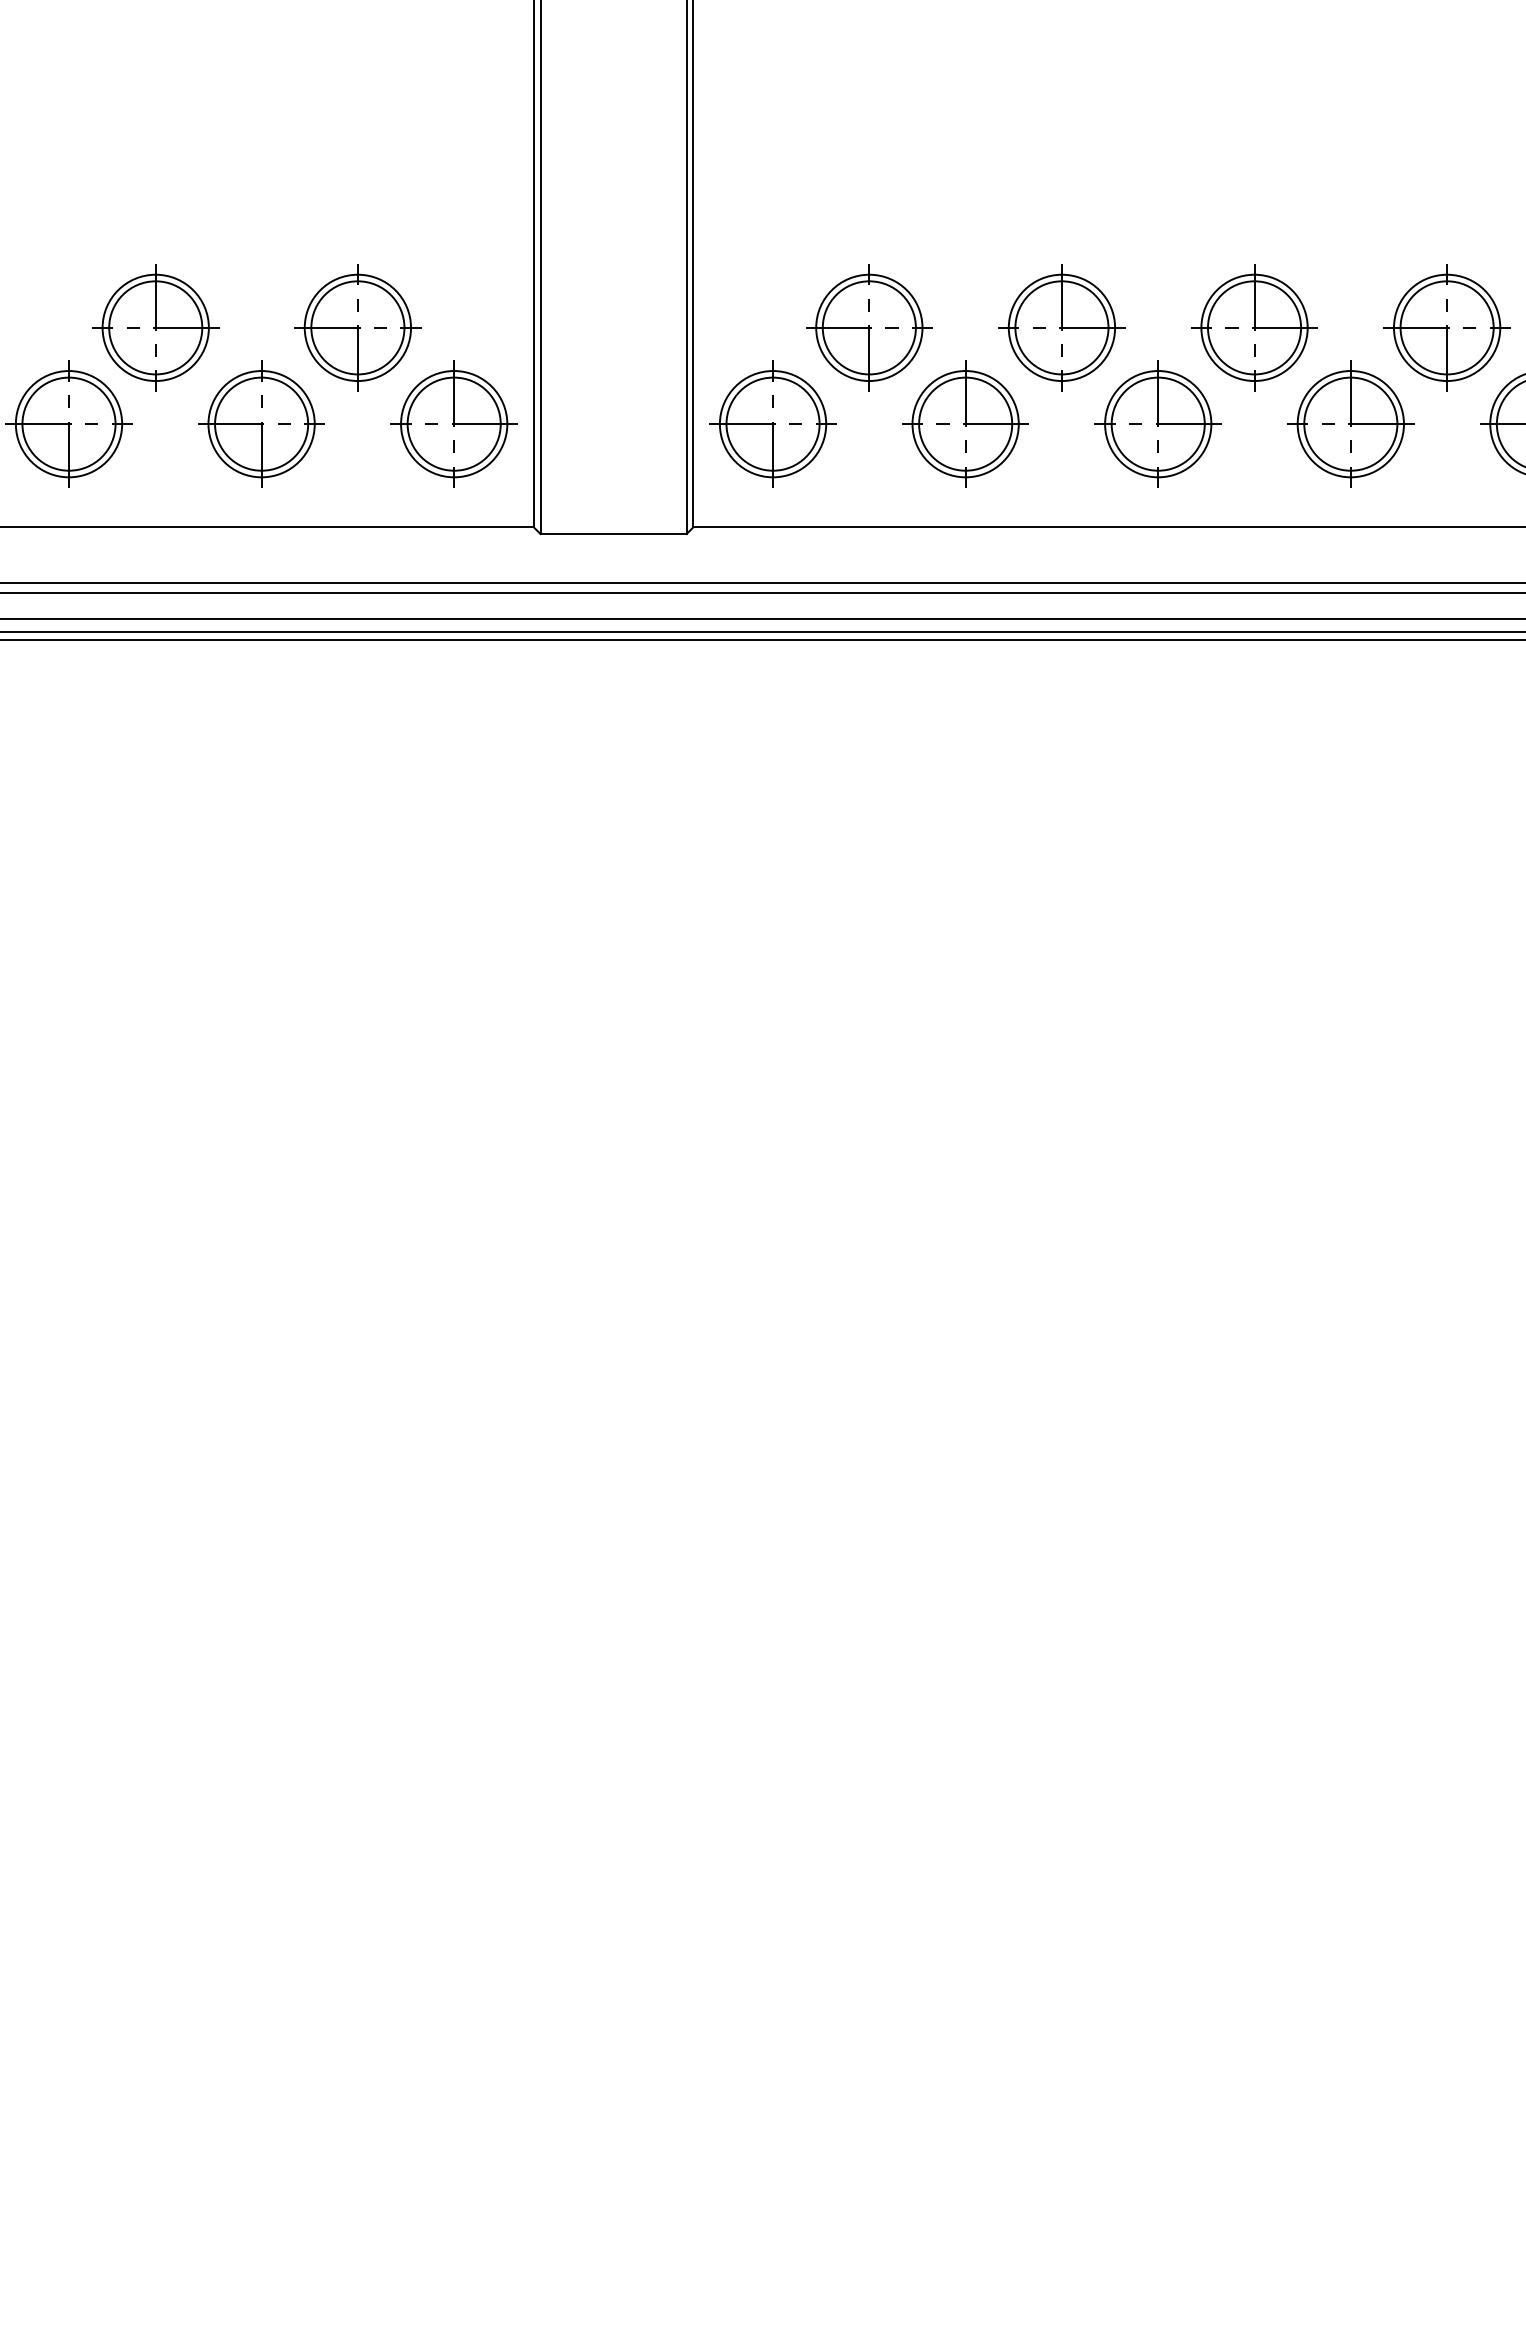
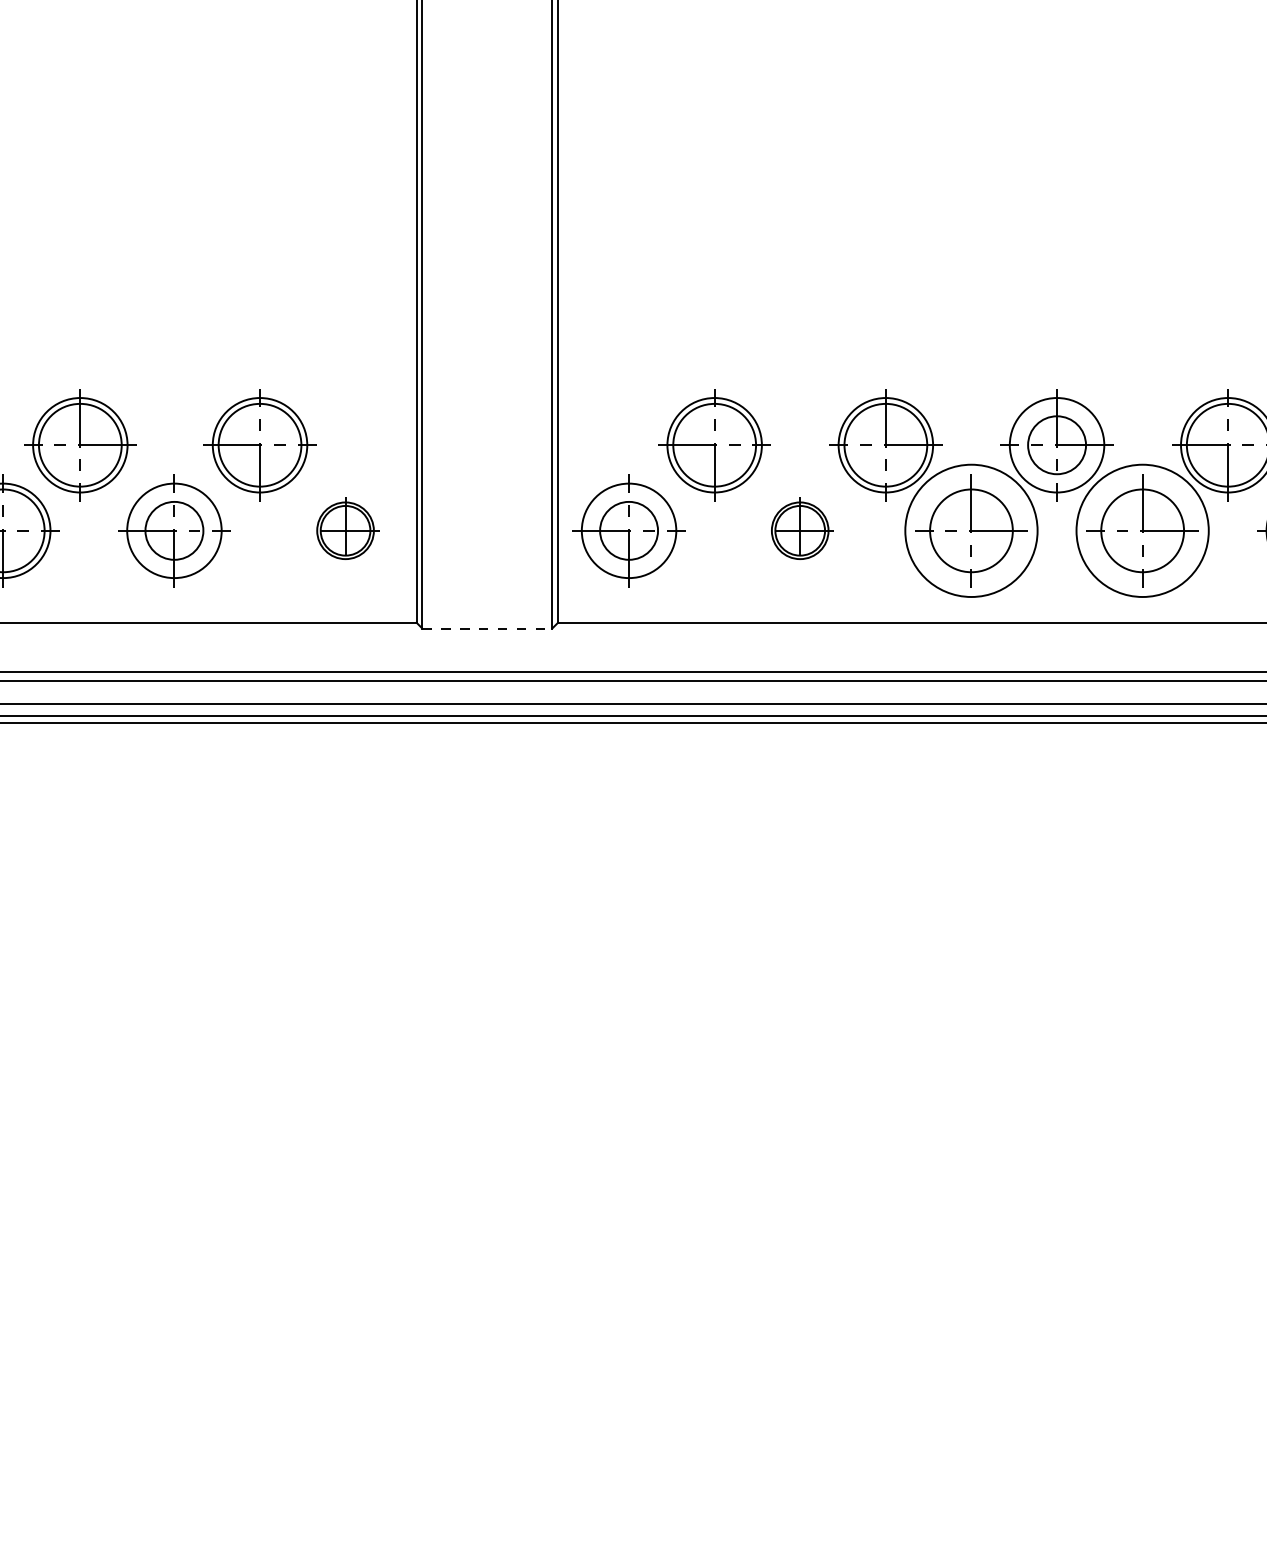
circle: (1254, 327) -> (1057, 444), size x0.7
circle: (261, 423) -> (174, 530), size x0.7
part: (453, 423) -> (345, 530), size x0.6
circle: (772, 423) -> (628, 530), size x0.7
part: (965, 423) -> (800, 530), size x0.6
circle: (1158, 424) -> (971, 531), size x1.4
circle: (1350, 424) -> (1142, 531), size x1.4
line: (614, 534) -> (488, 628), solid -> dashed

